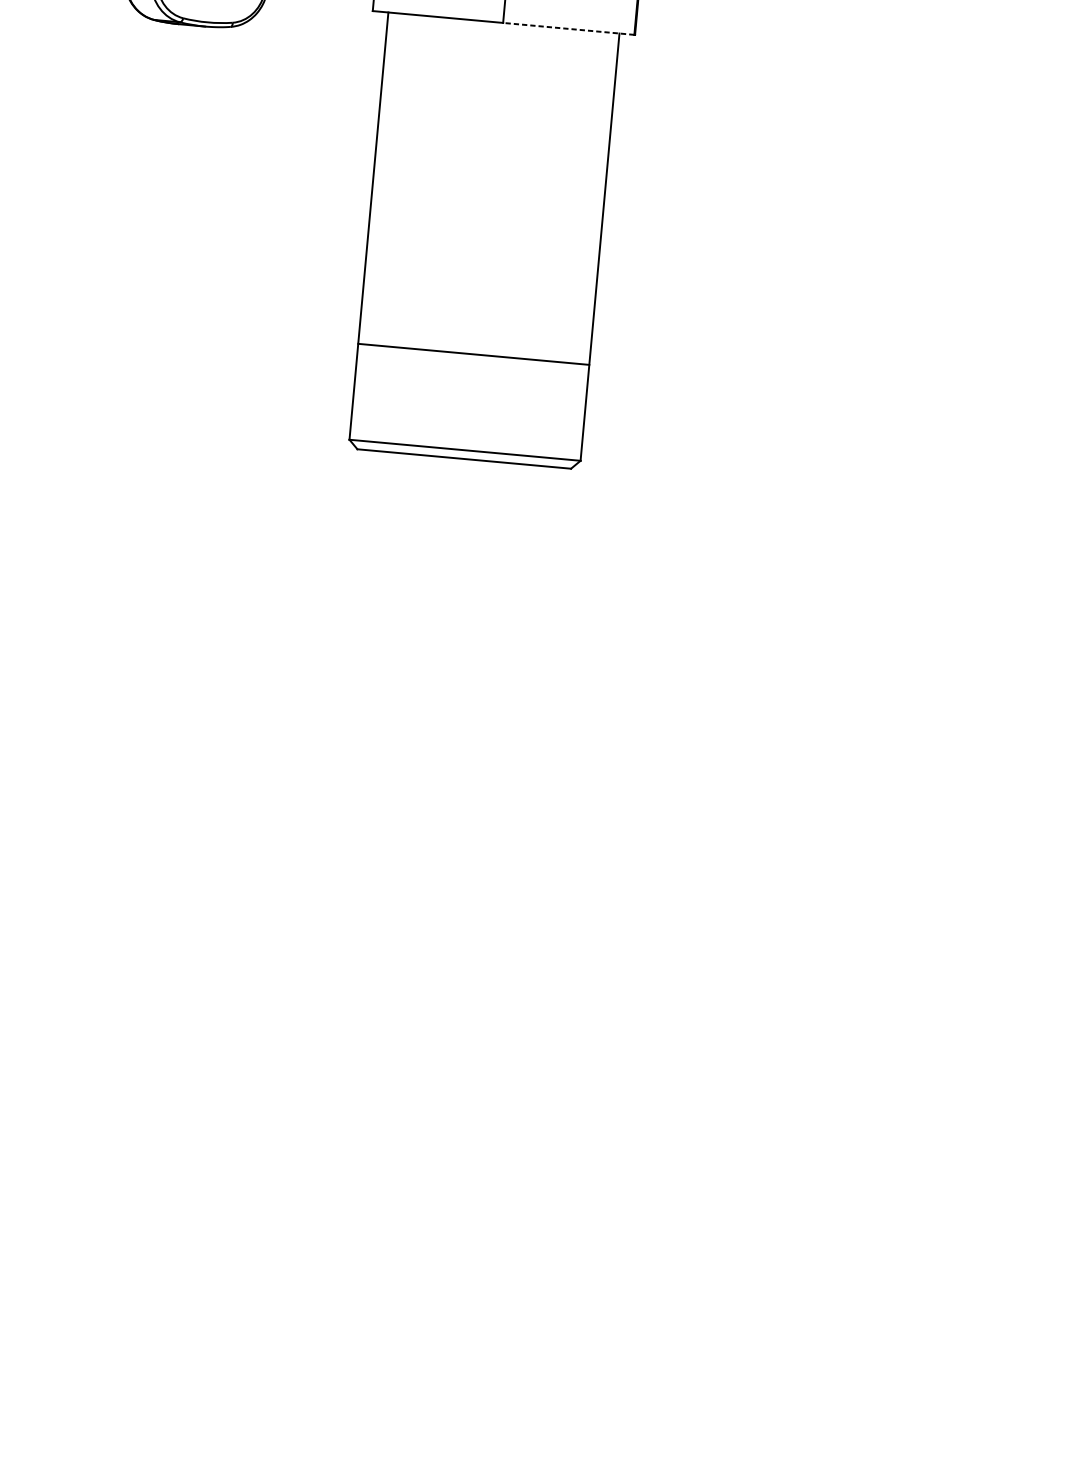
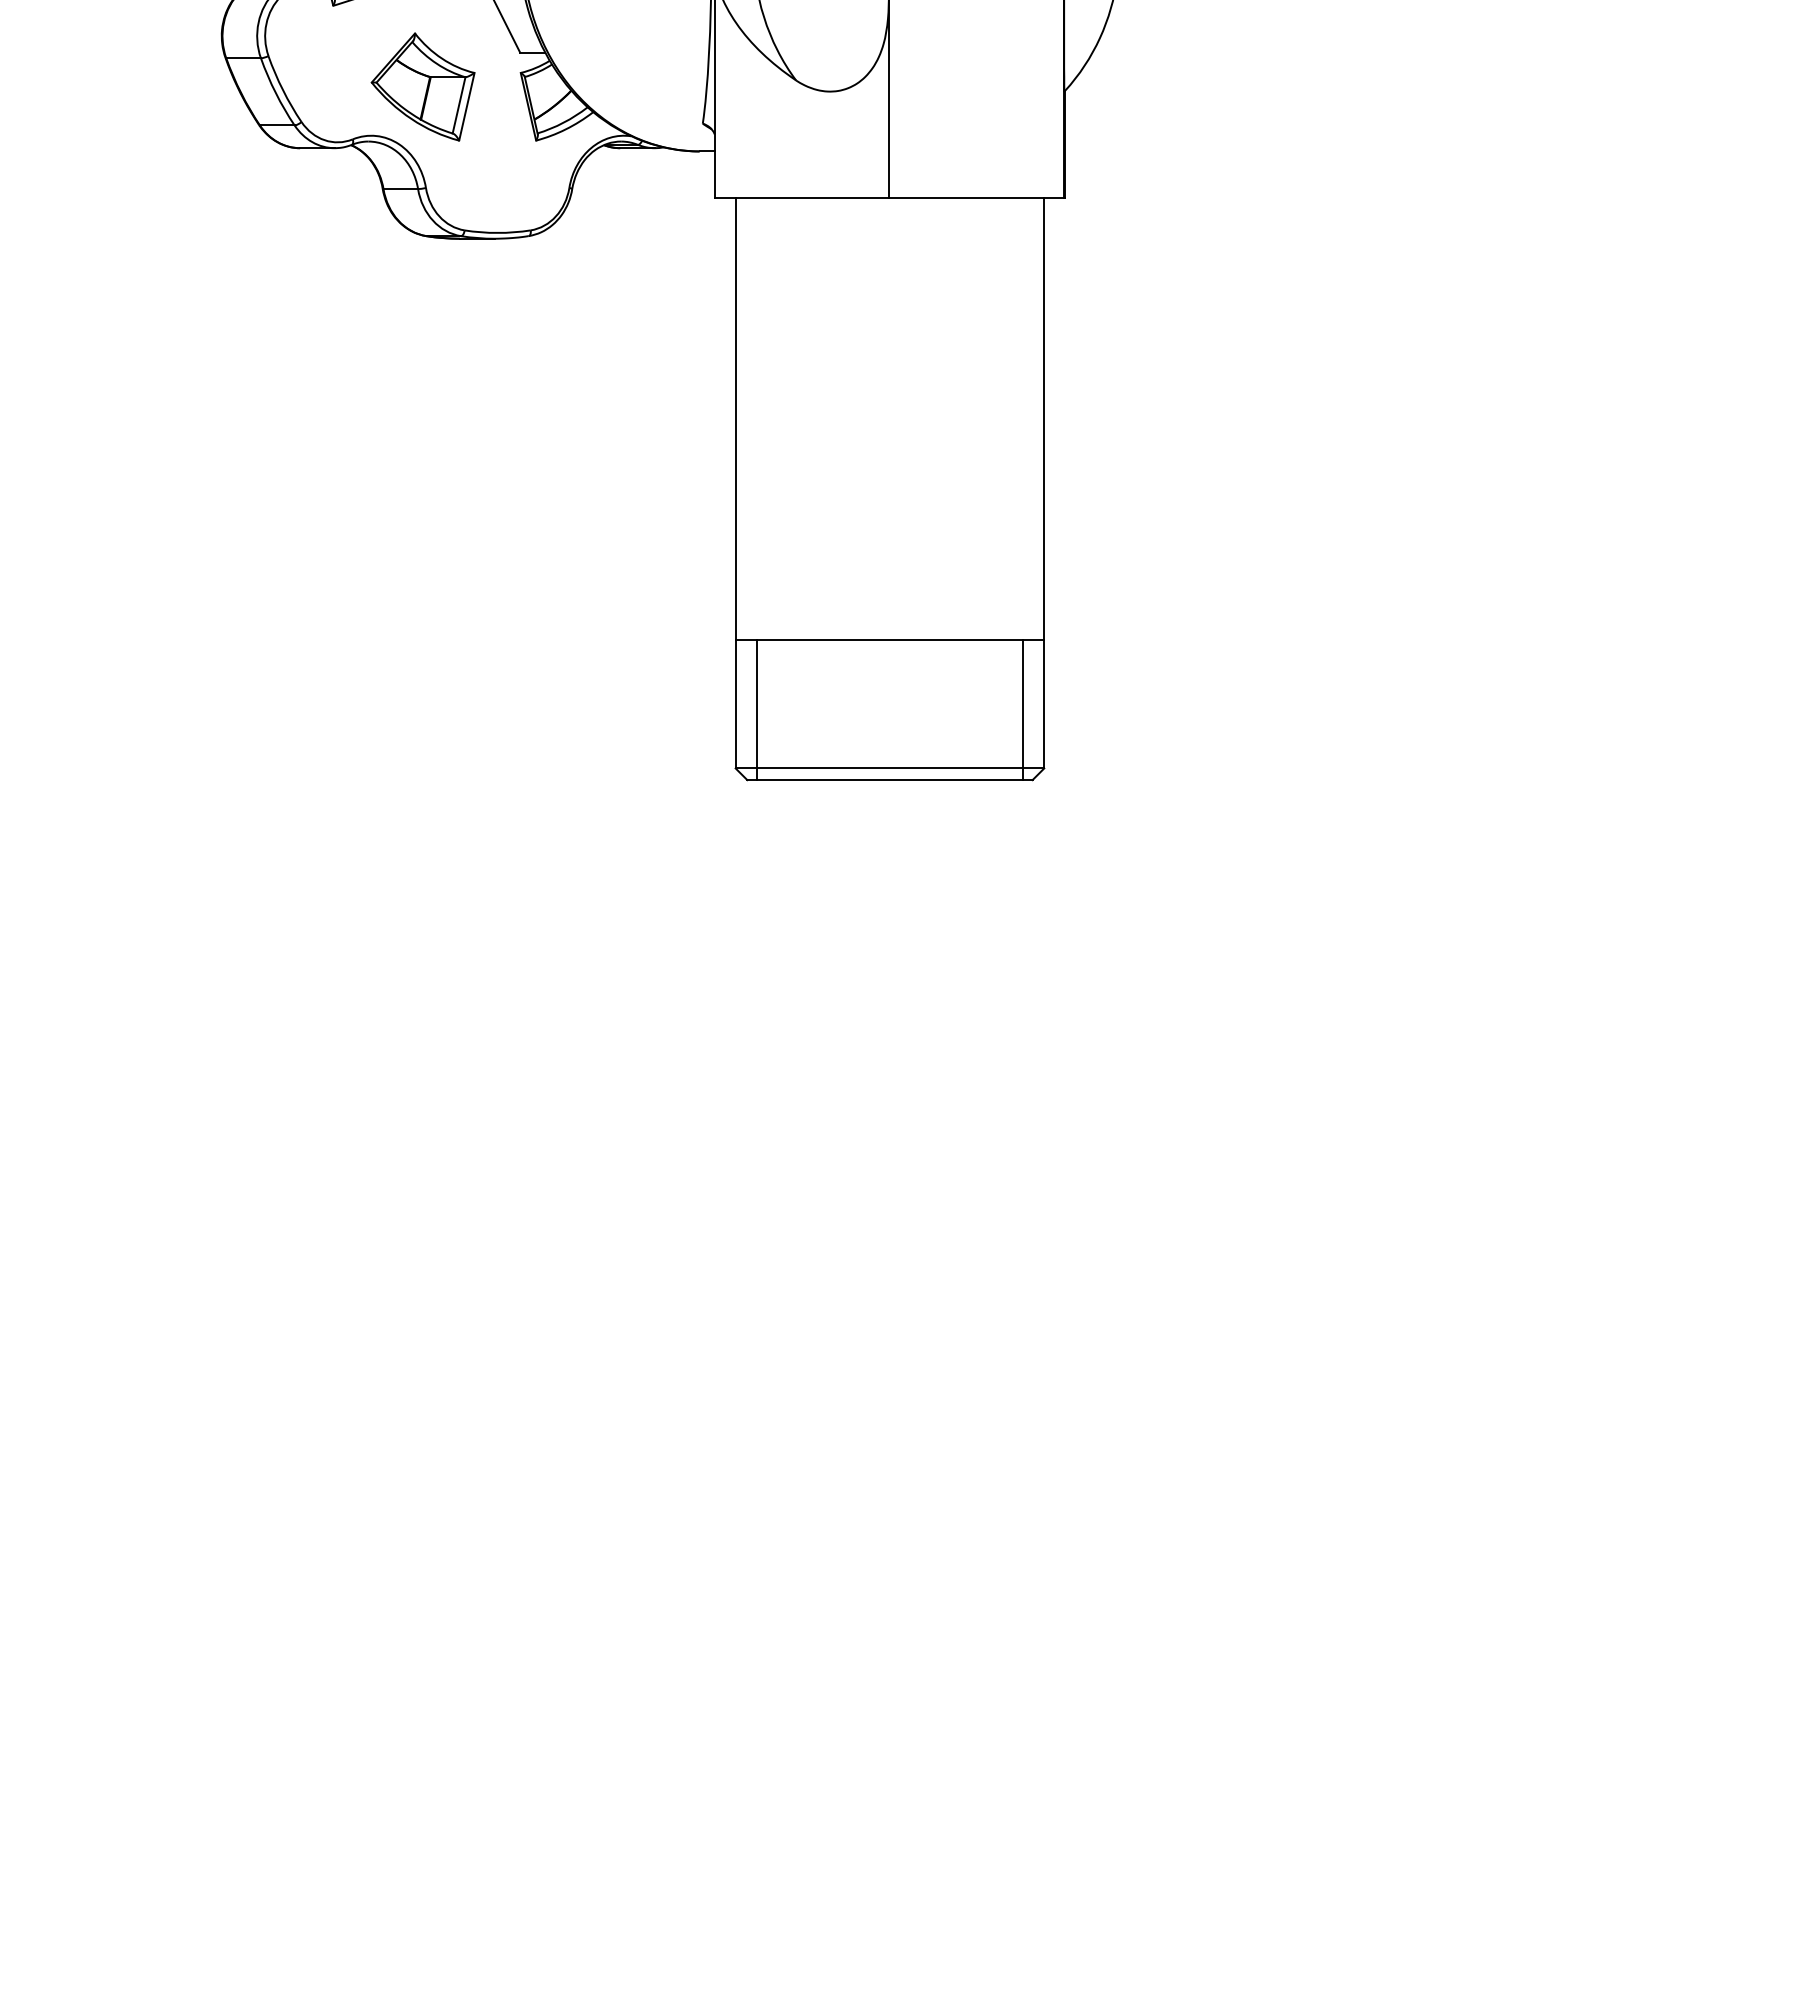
line: (568, 29) -> (976, 198), dashed -> solid
line: (369, 397) -> (756, 710), added
line: (569, 415) -> (1023, 710), added

